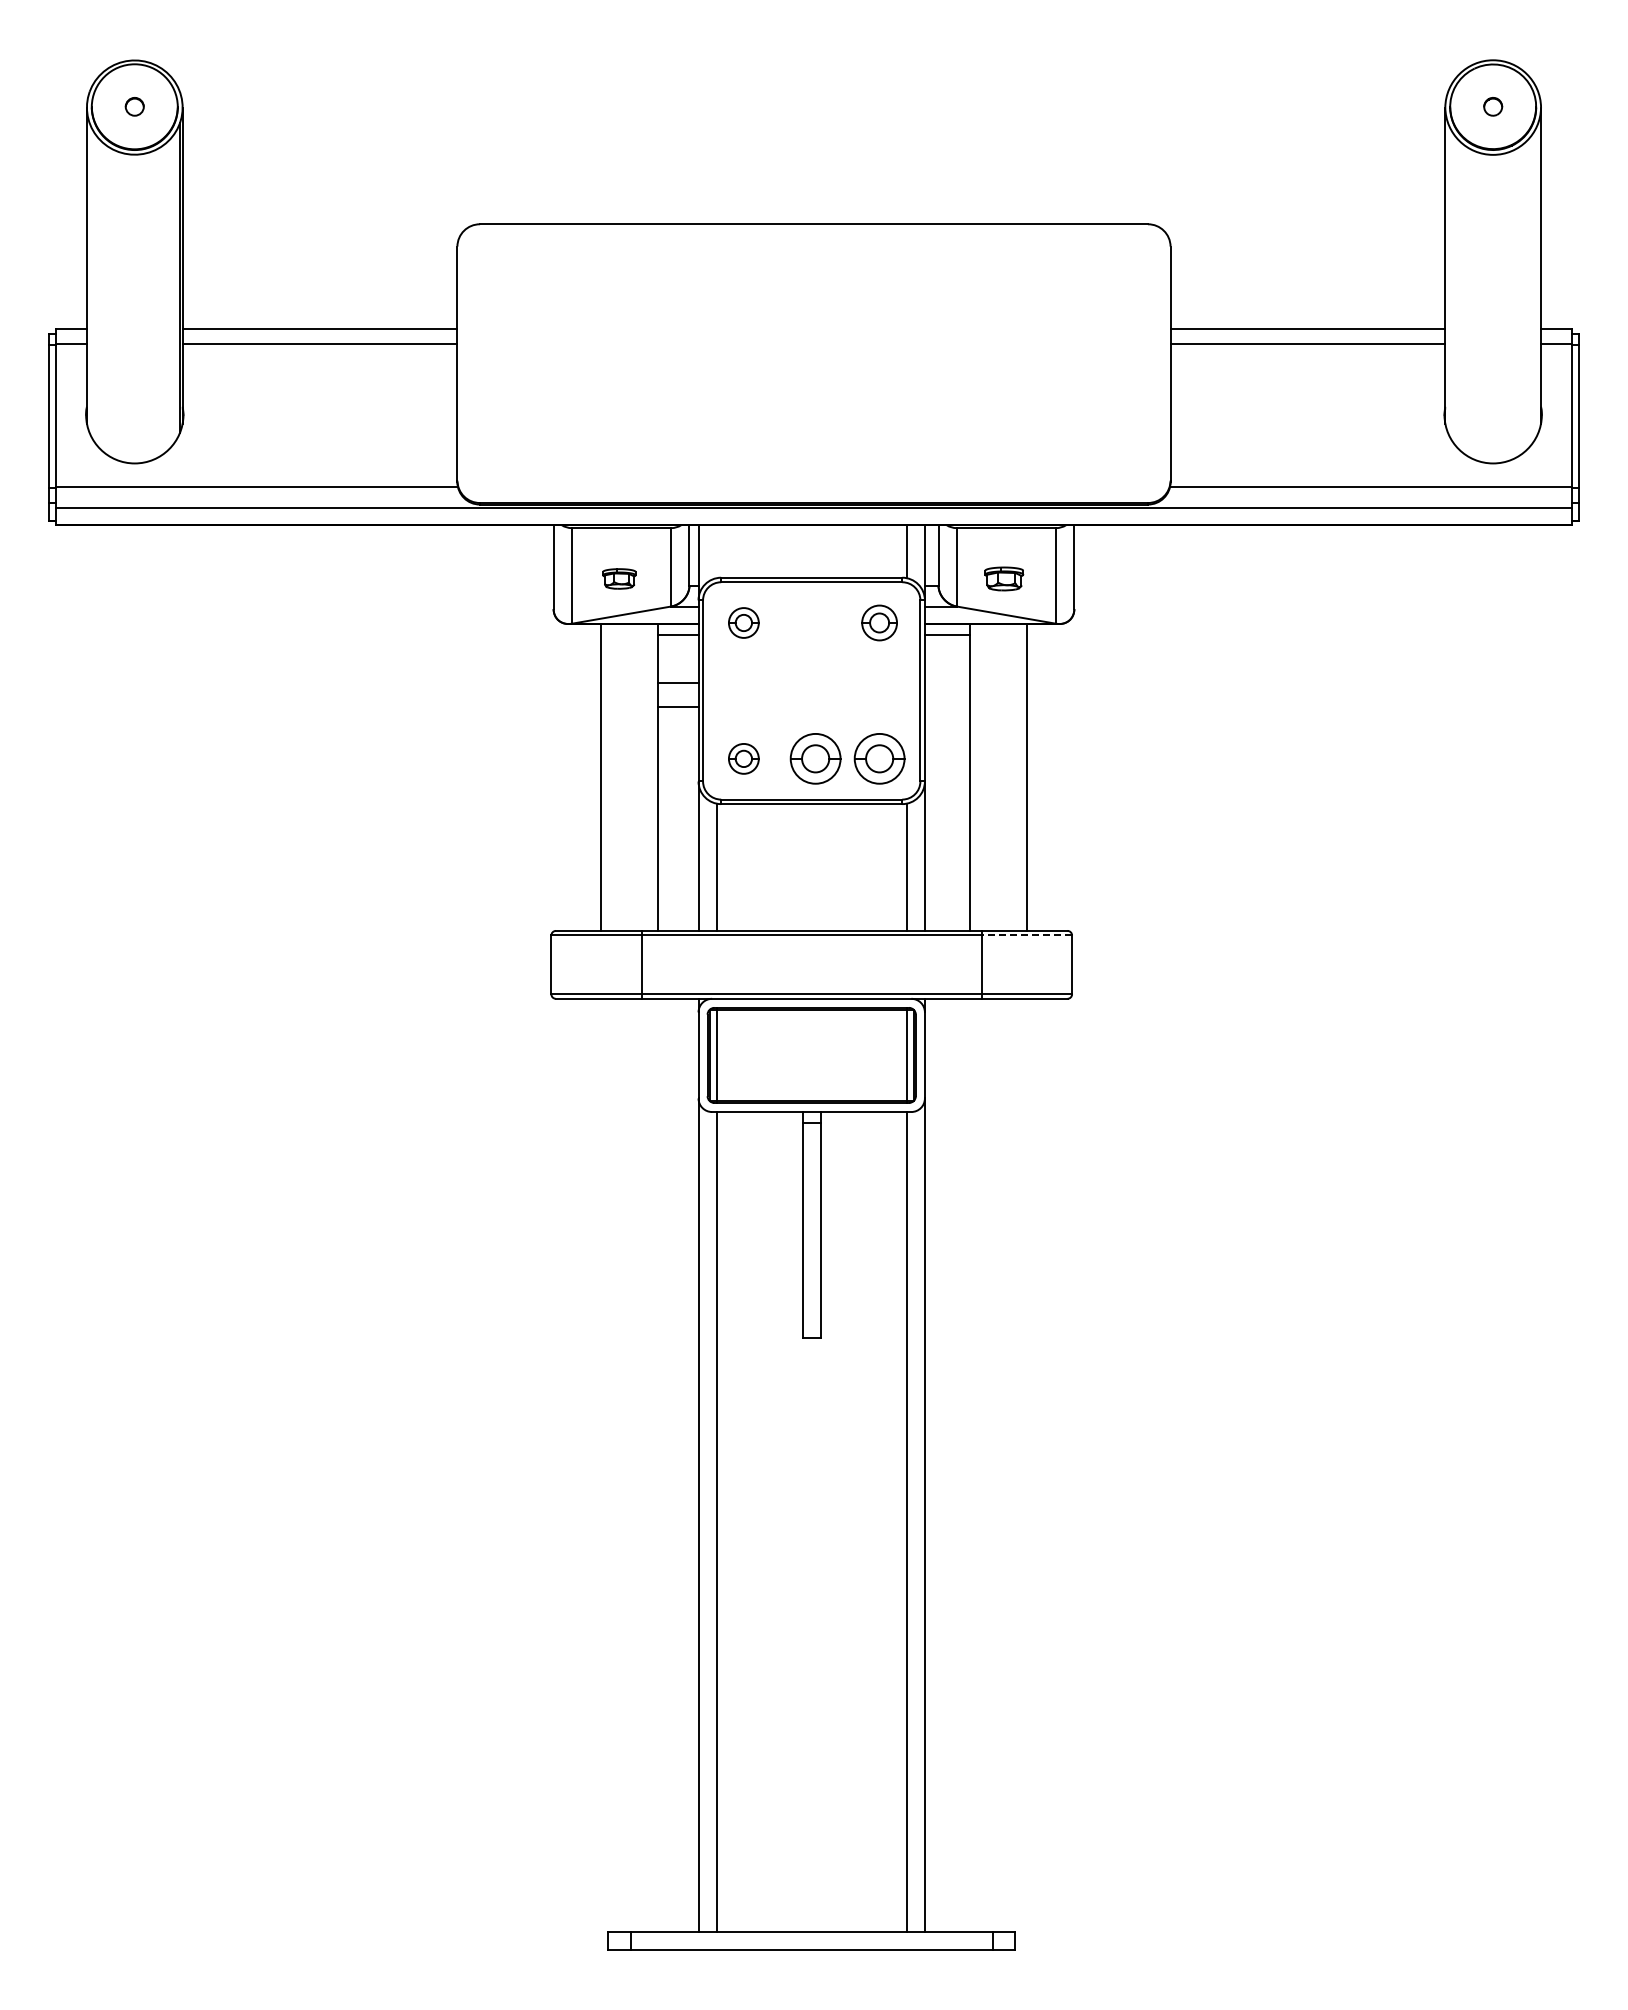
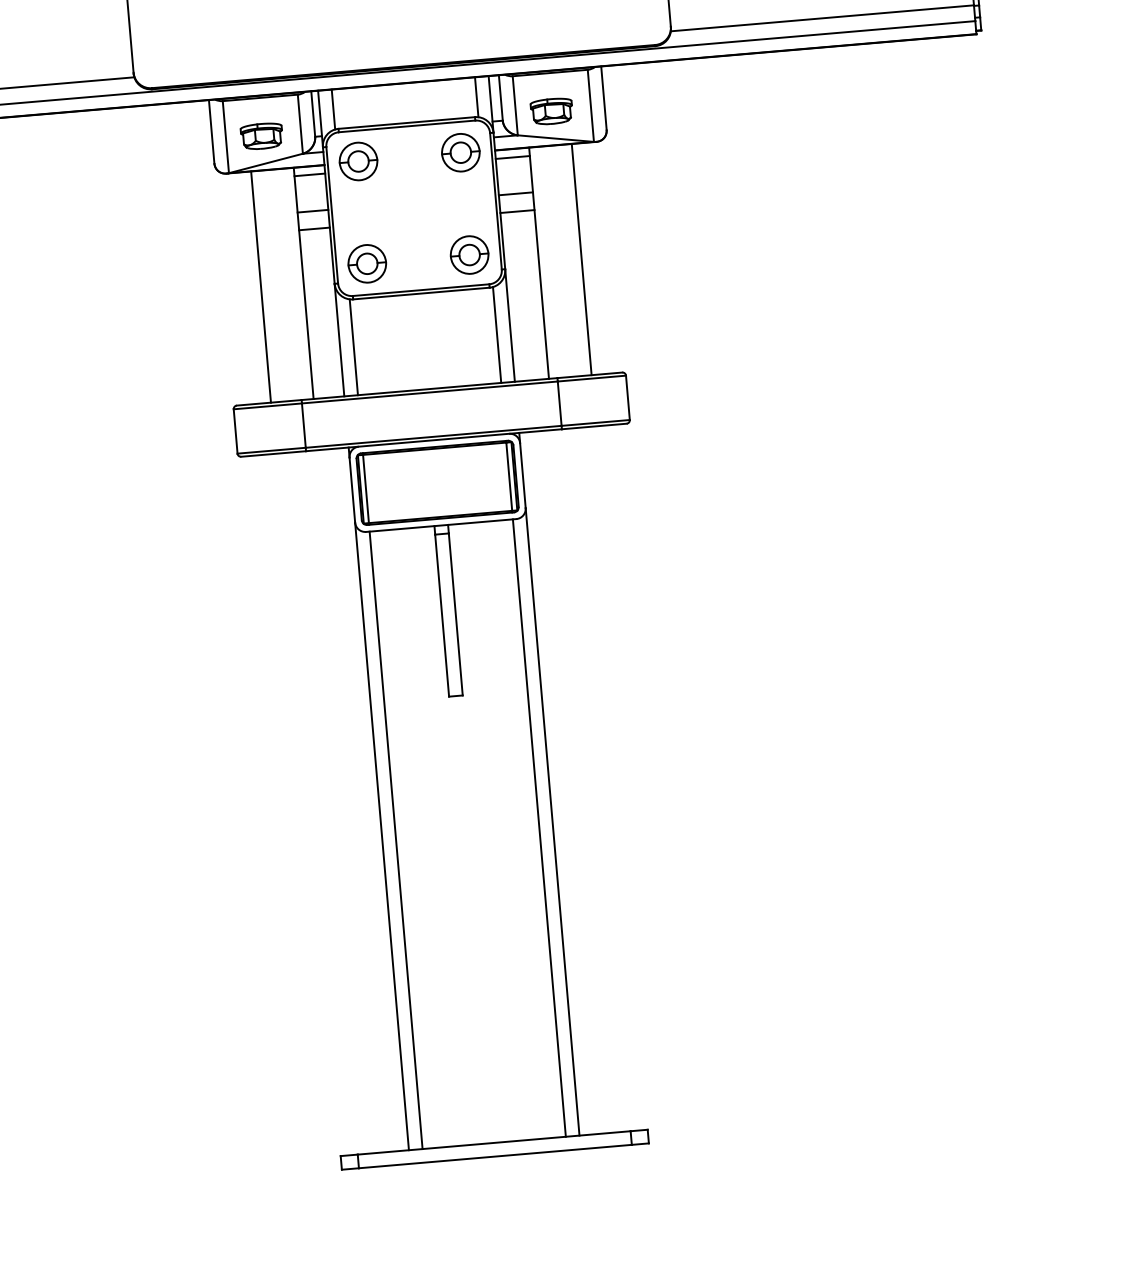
line: (716, 551) -> (333, 109), added
part: (619, 578) -> (262, 136), size x1.67
part: (1004, 578) -> (552, 111), size x1.43
part: (743, 622) -> (358, 161), size x1.67
part: (879, 622) -> (460, 152), size x1.43
line: (947, 683) -> (515, 193), added
line: (947, 706) -> (517, 211), added
part: (743, 758) -> (367, 263), size x1.67
part: (815, 758) -> (421, 258), removed
line: (1026, 935) -> (591, 378), dashed -> solid

